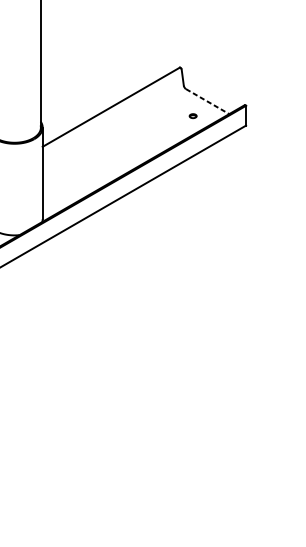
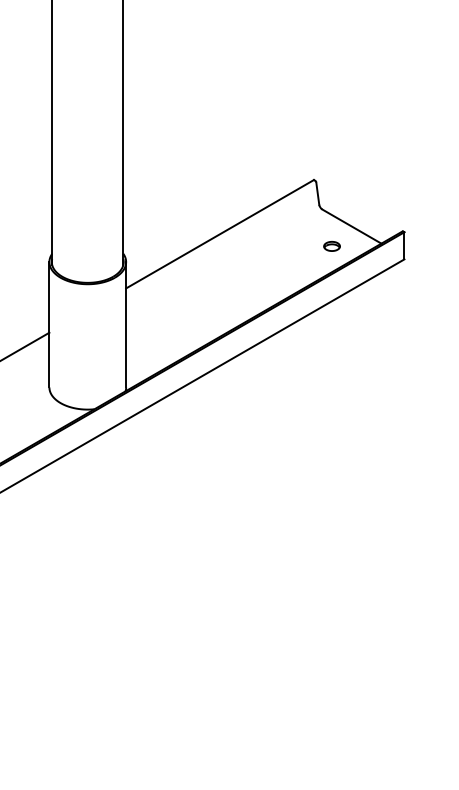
line: (208, 101) -> (352, 226), dashed -> solid
part: (192, 116) -> (331, 246), size x1.67

